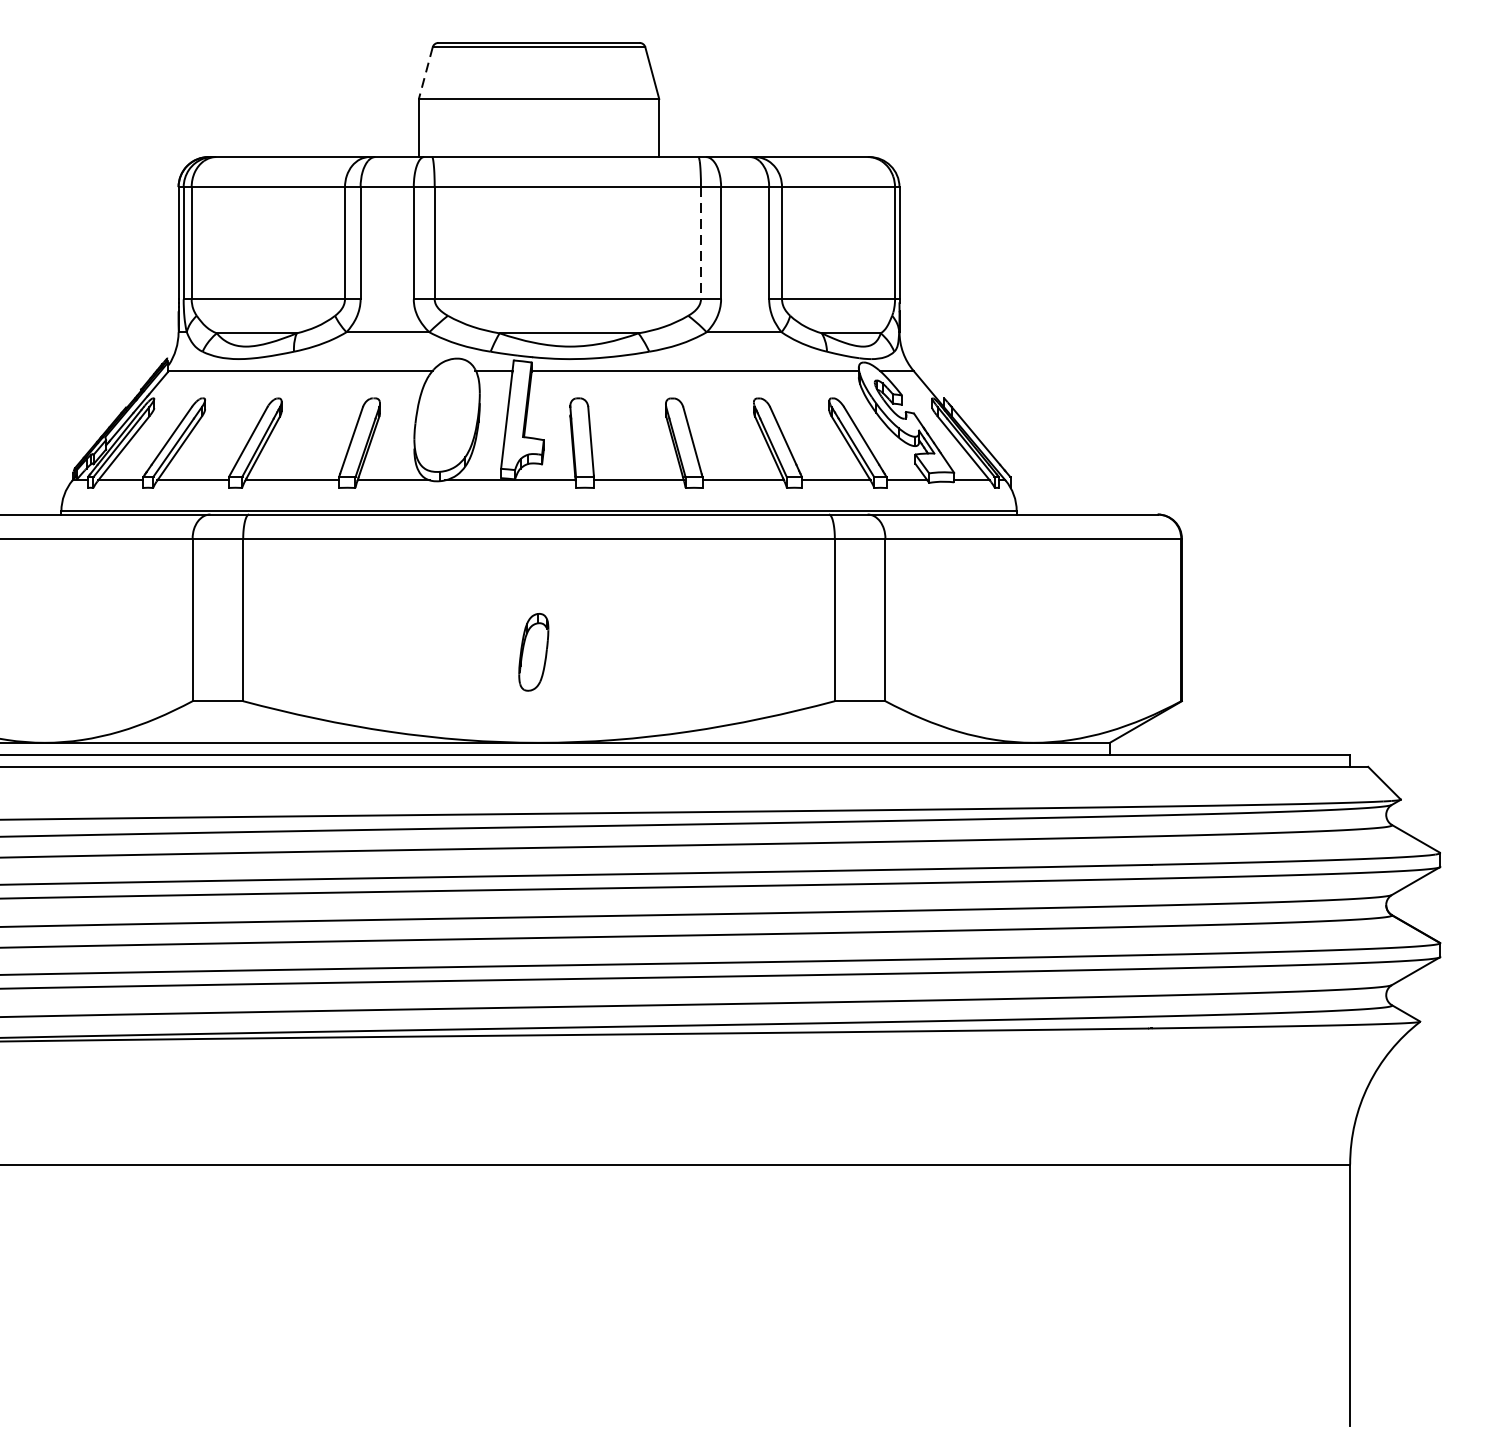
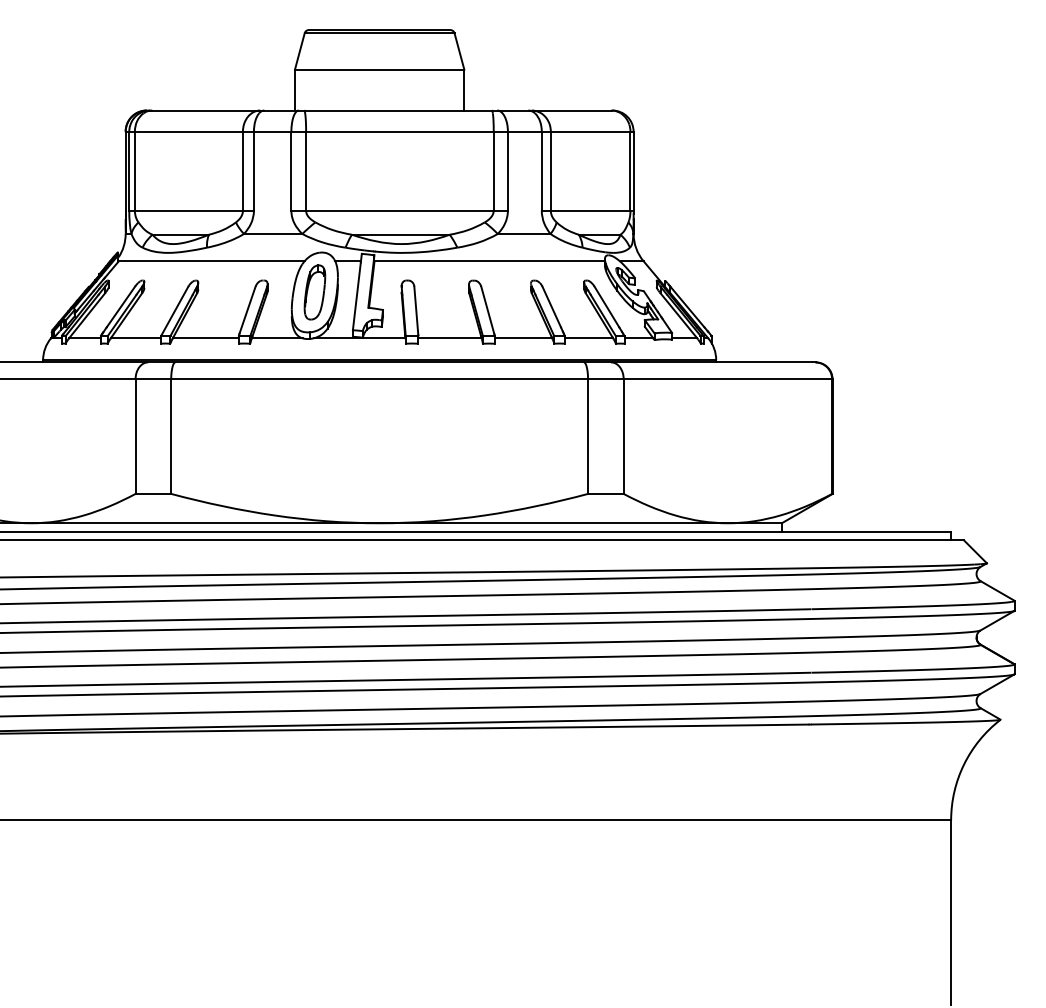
line: (425, 73) -> (299, 51), dashed -> solid
line: (700, 243) -> (493, 171), dashed -> solid
part: (533, 652) -> (314, 292), moved

